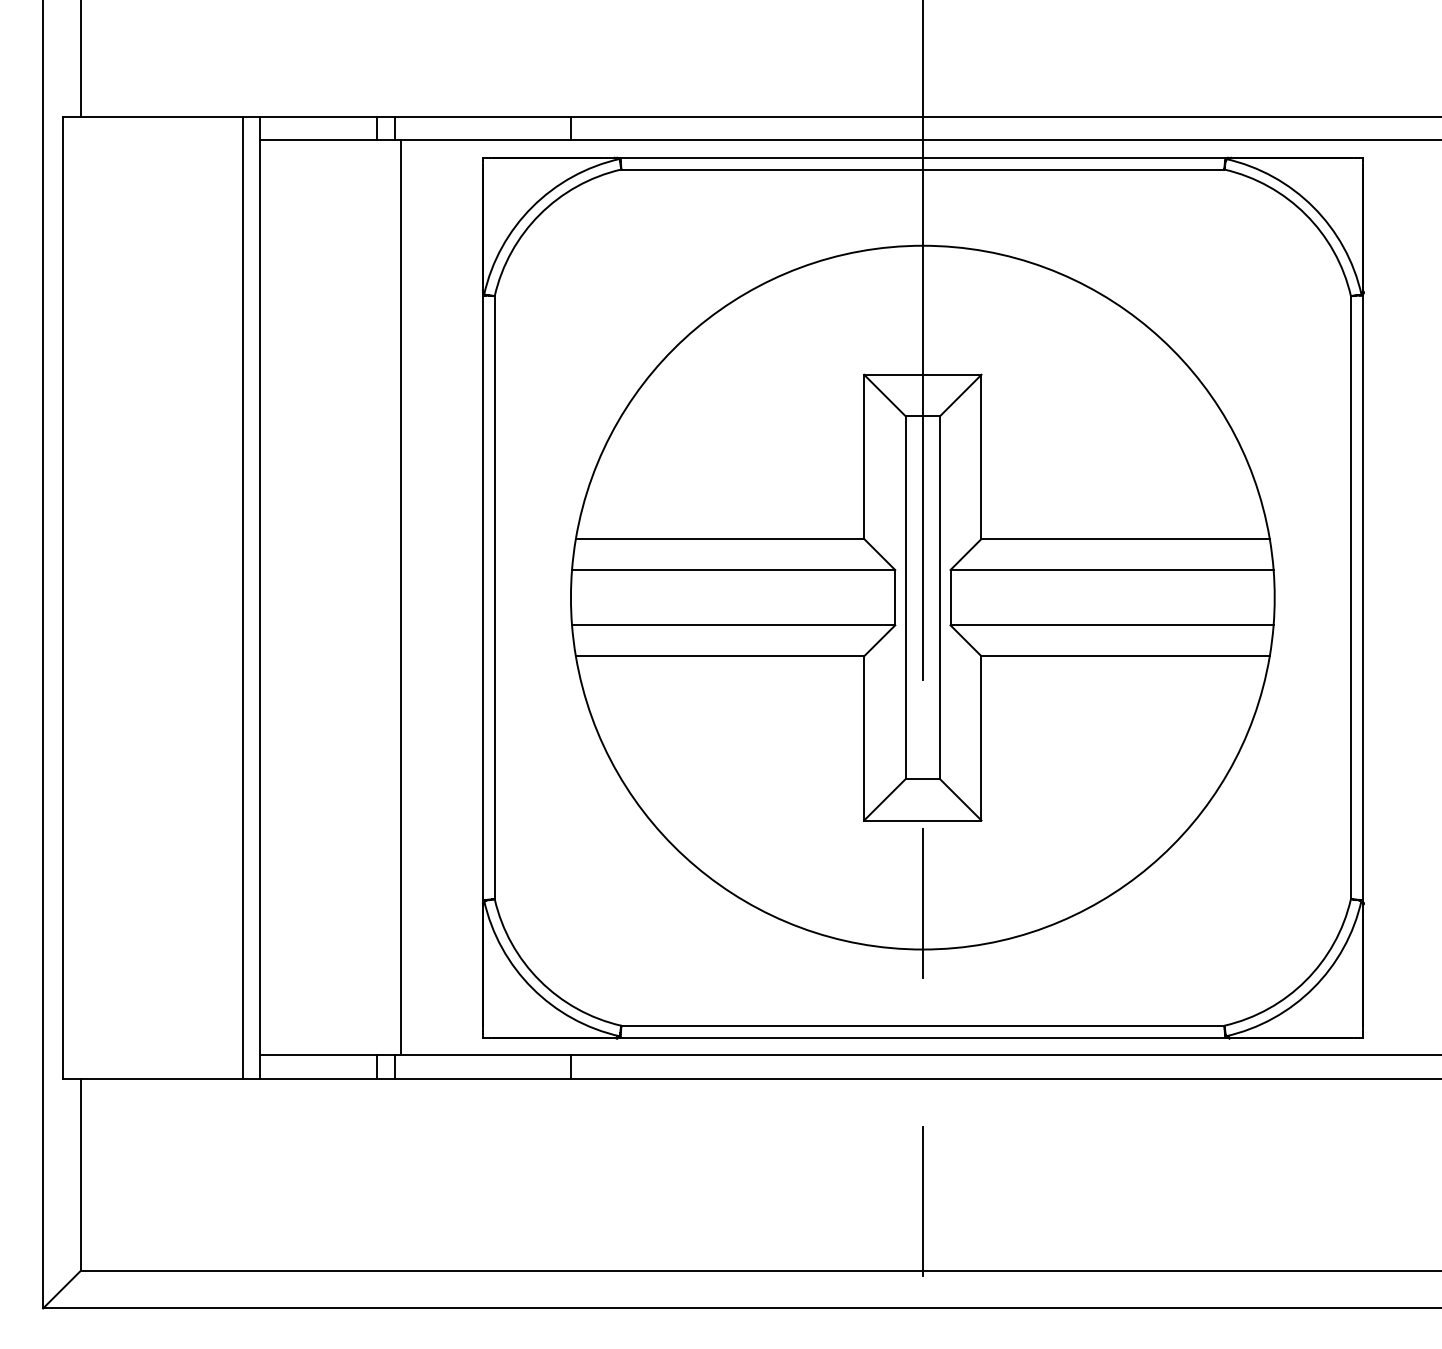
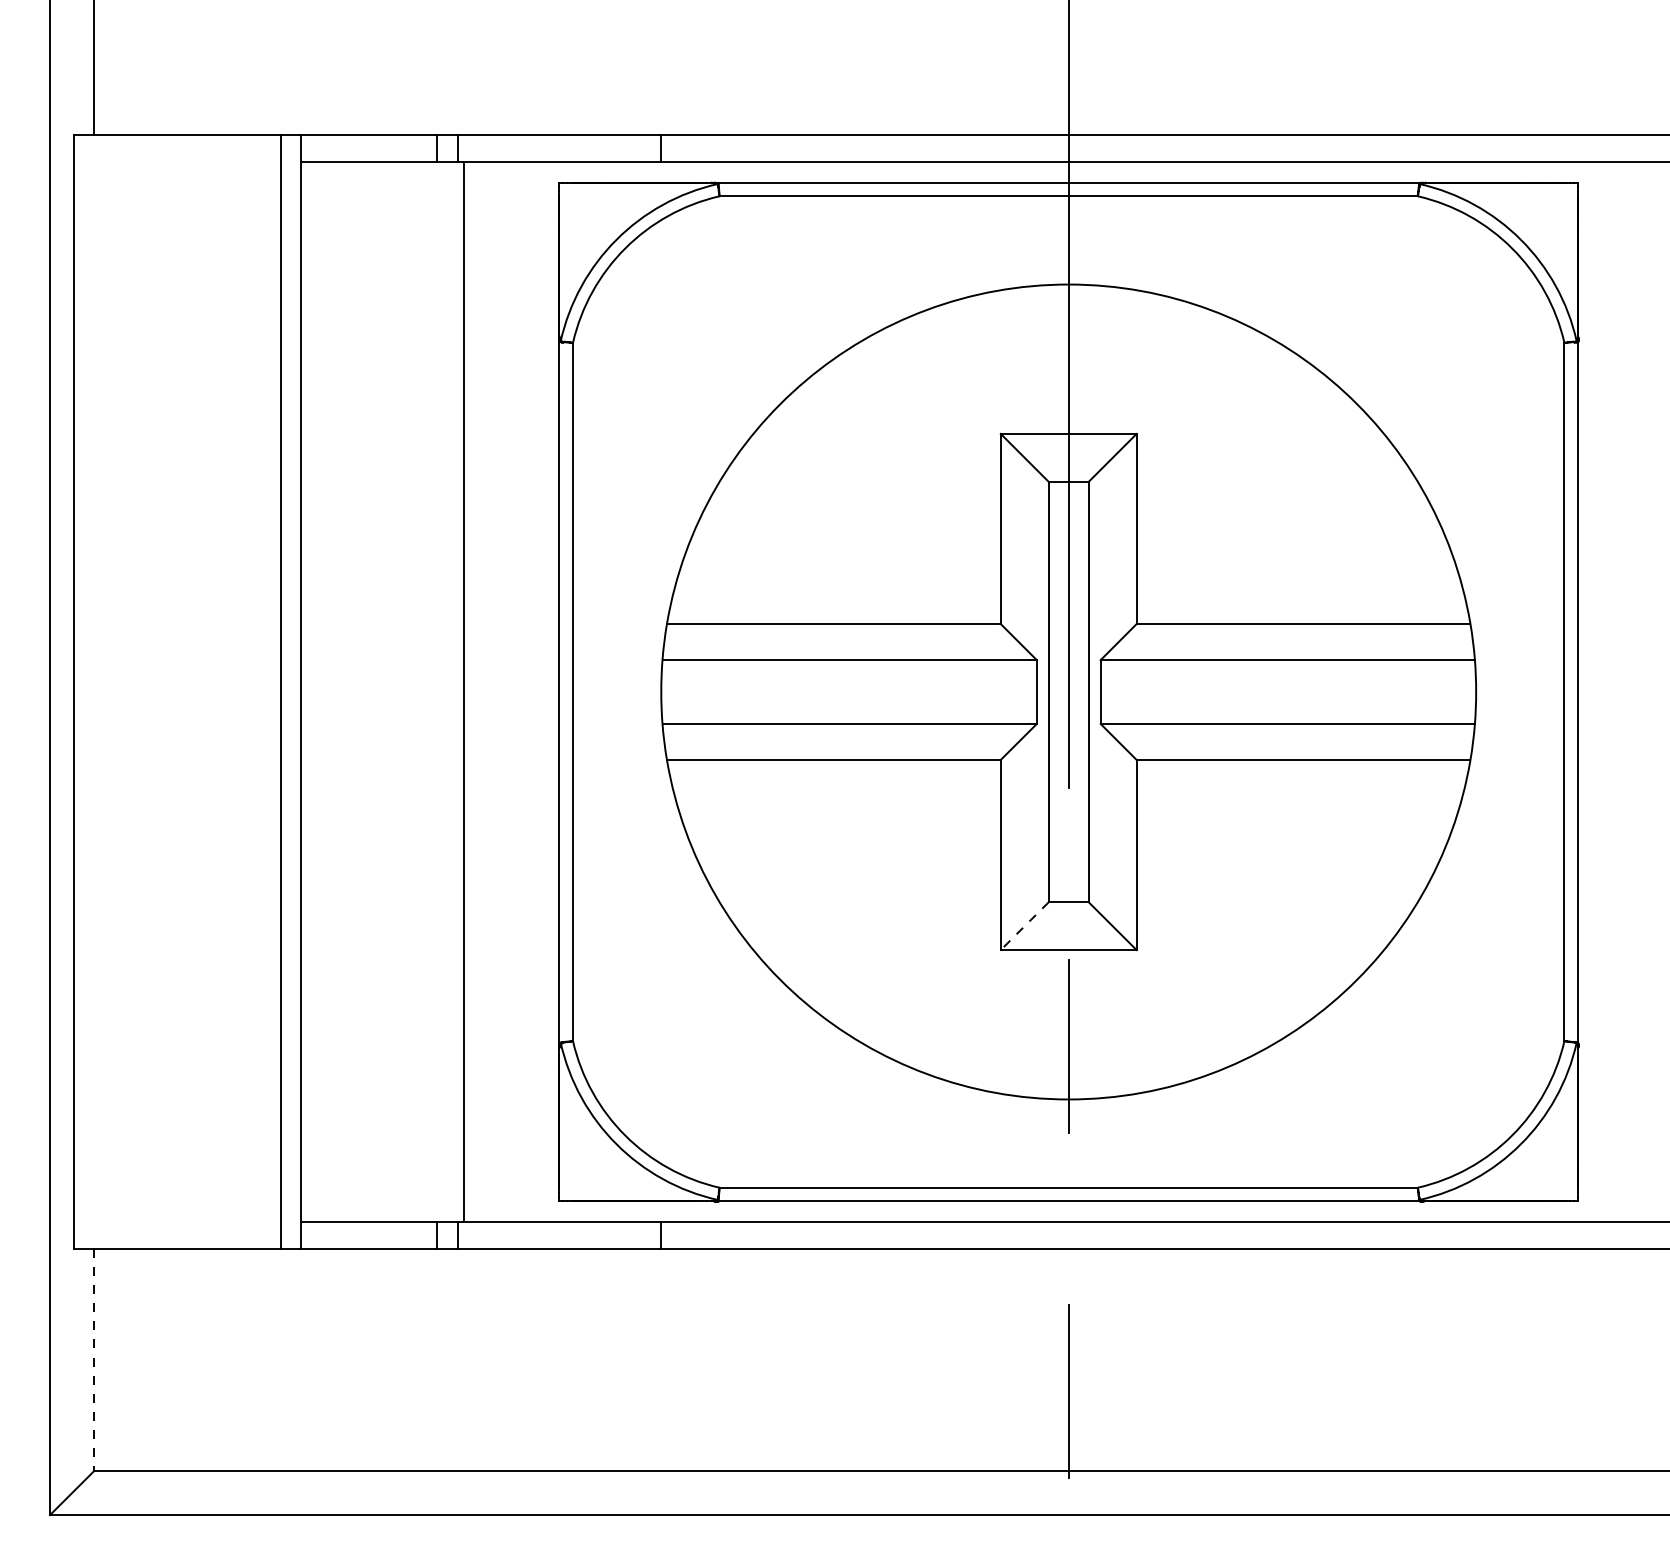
line: (884, 800) -> (1024, 926), solid -> dashed
line: (80, 1174) -> (93, 1360), solid -> dashed

